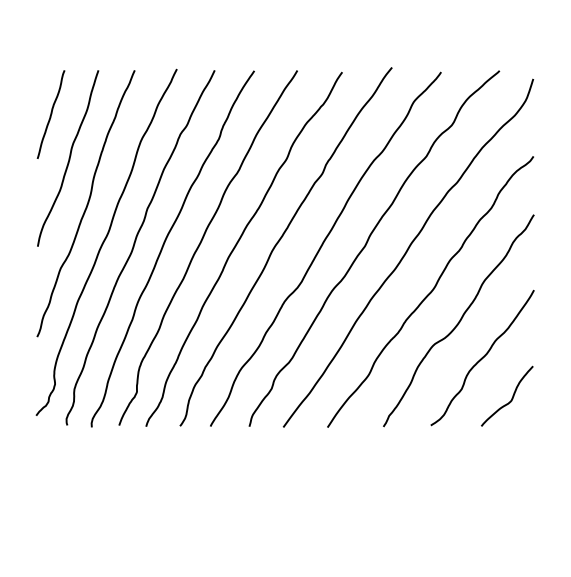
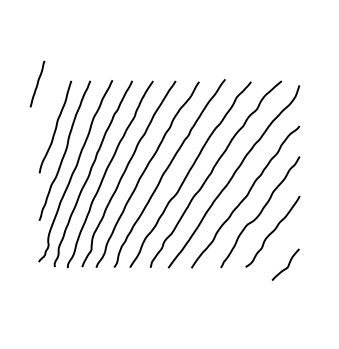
line: (50, 113) -> (37, 83), moved
curve: (510, 397) -> (287, 265), moved

